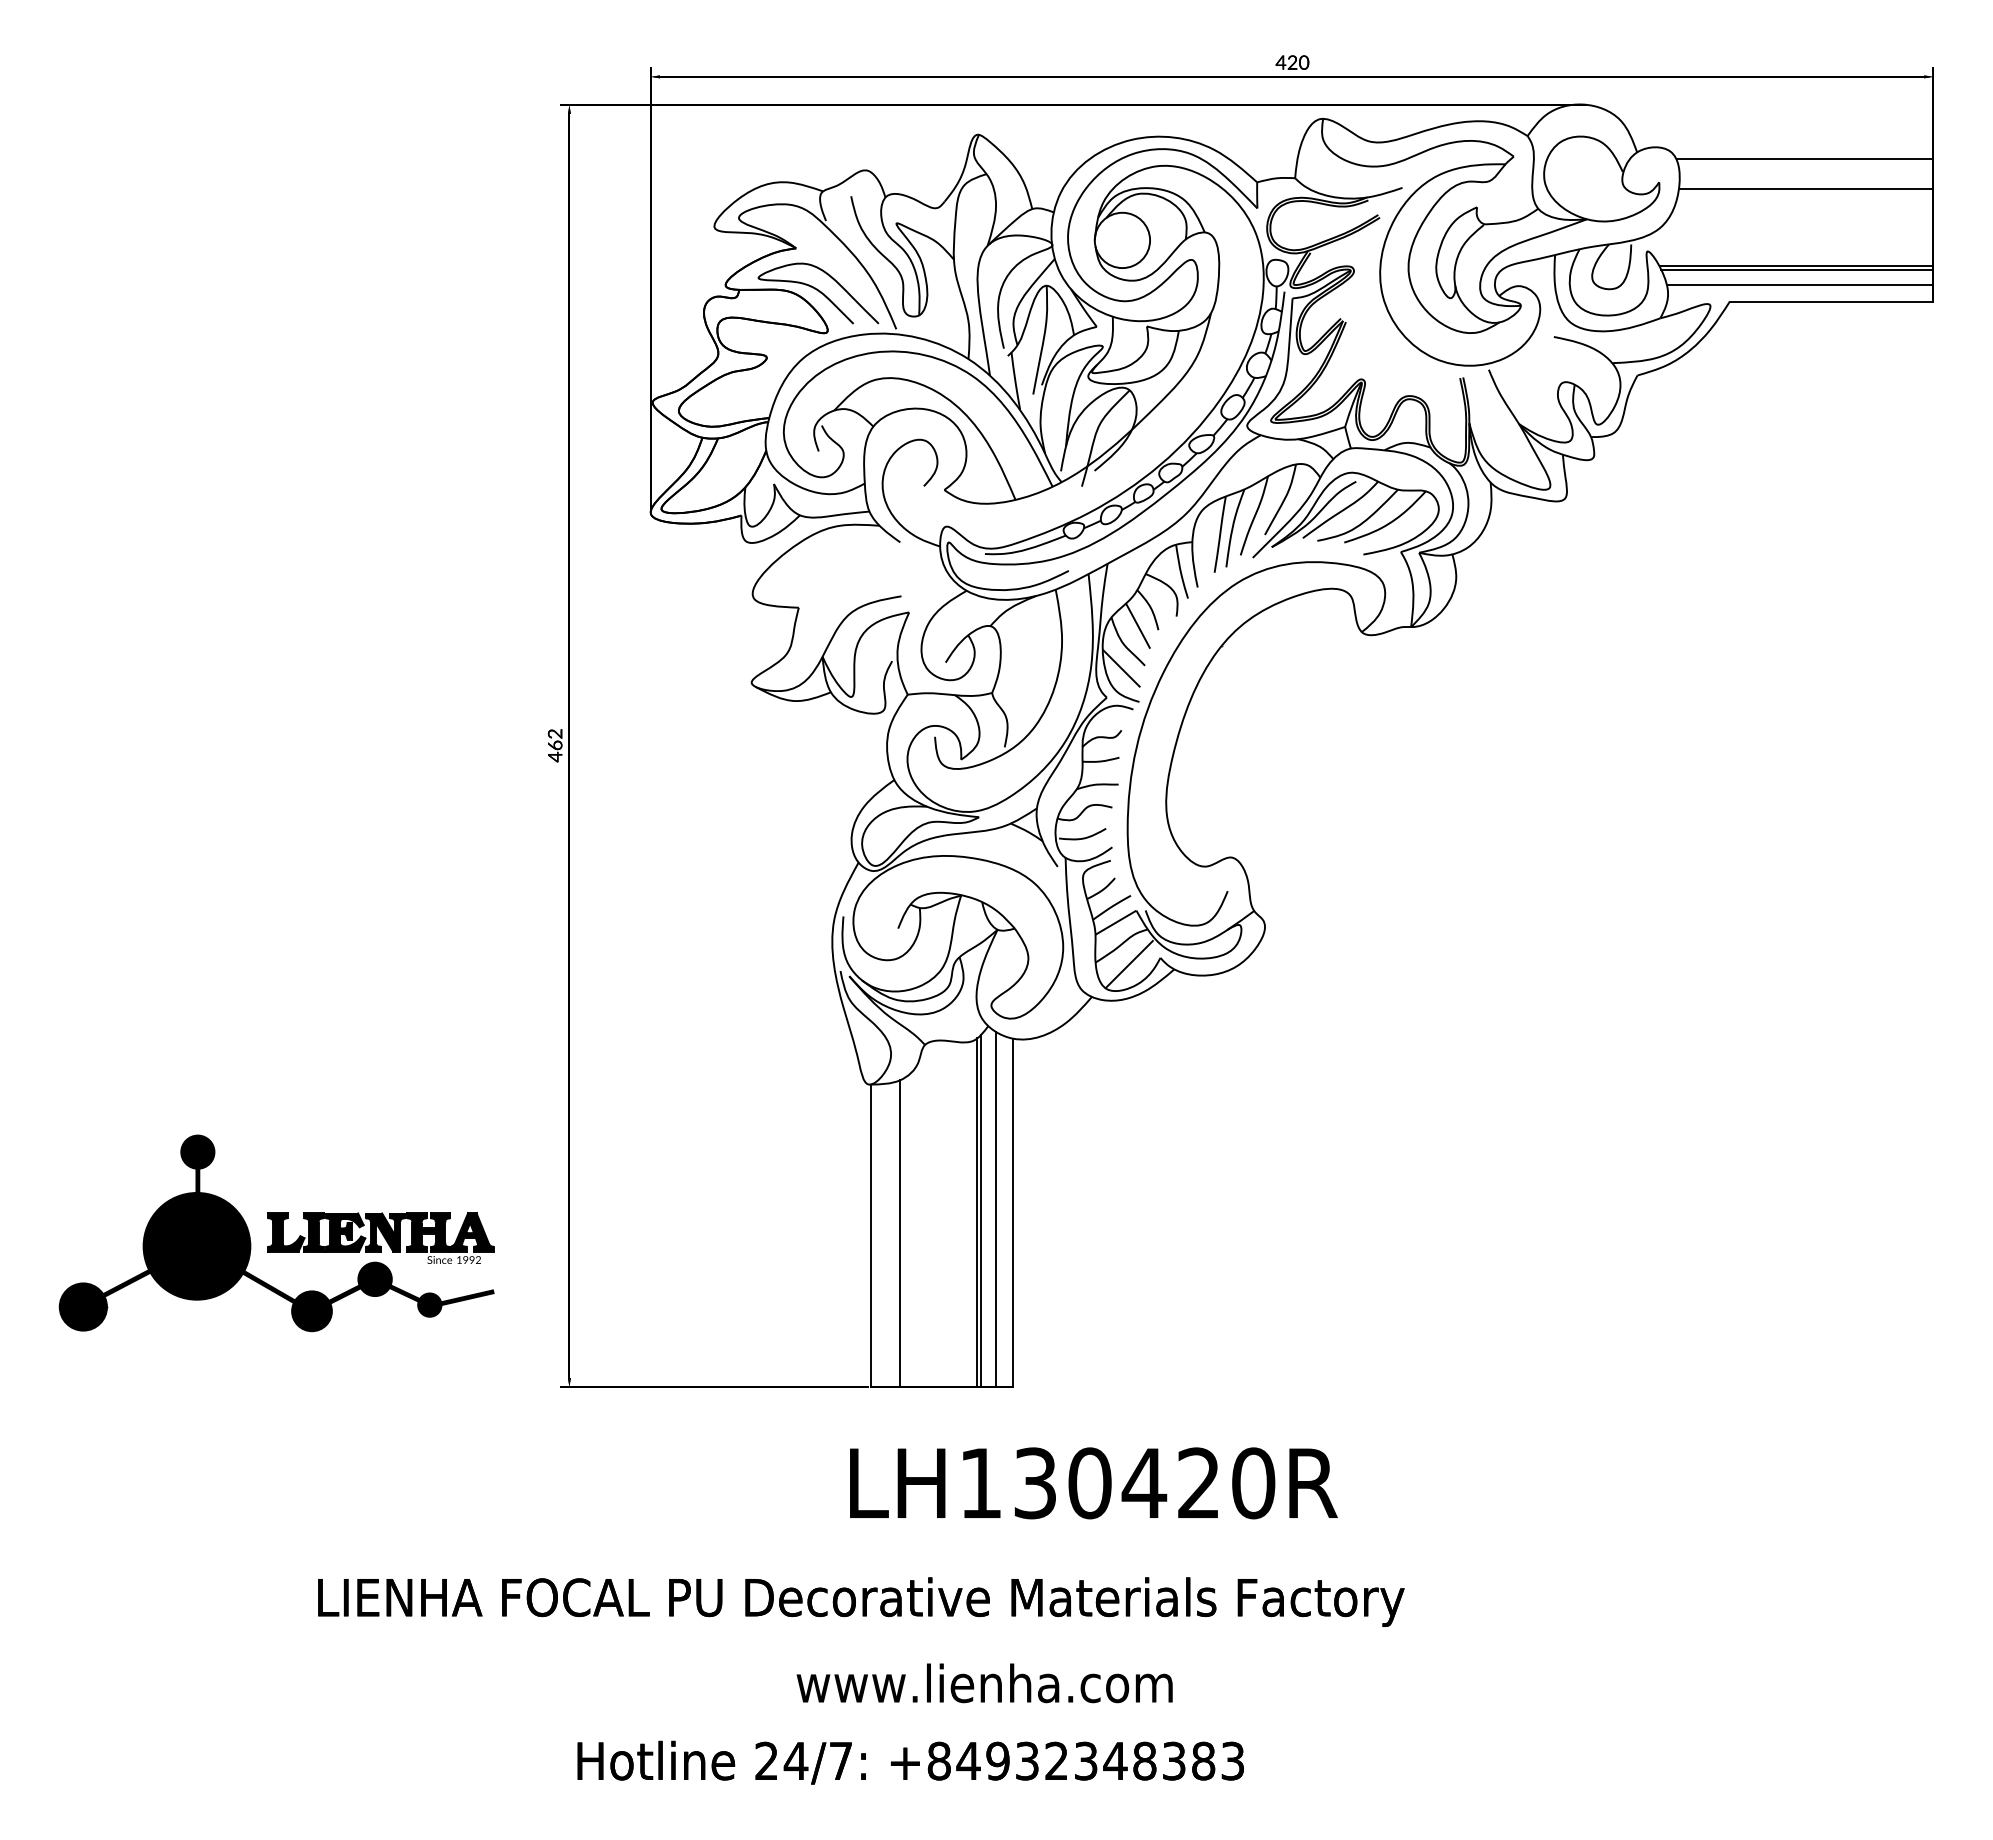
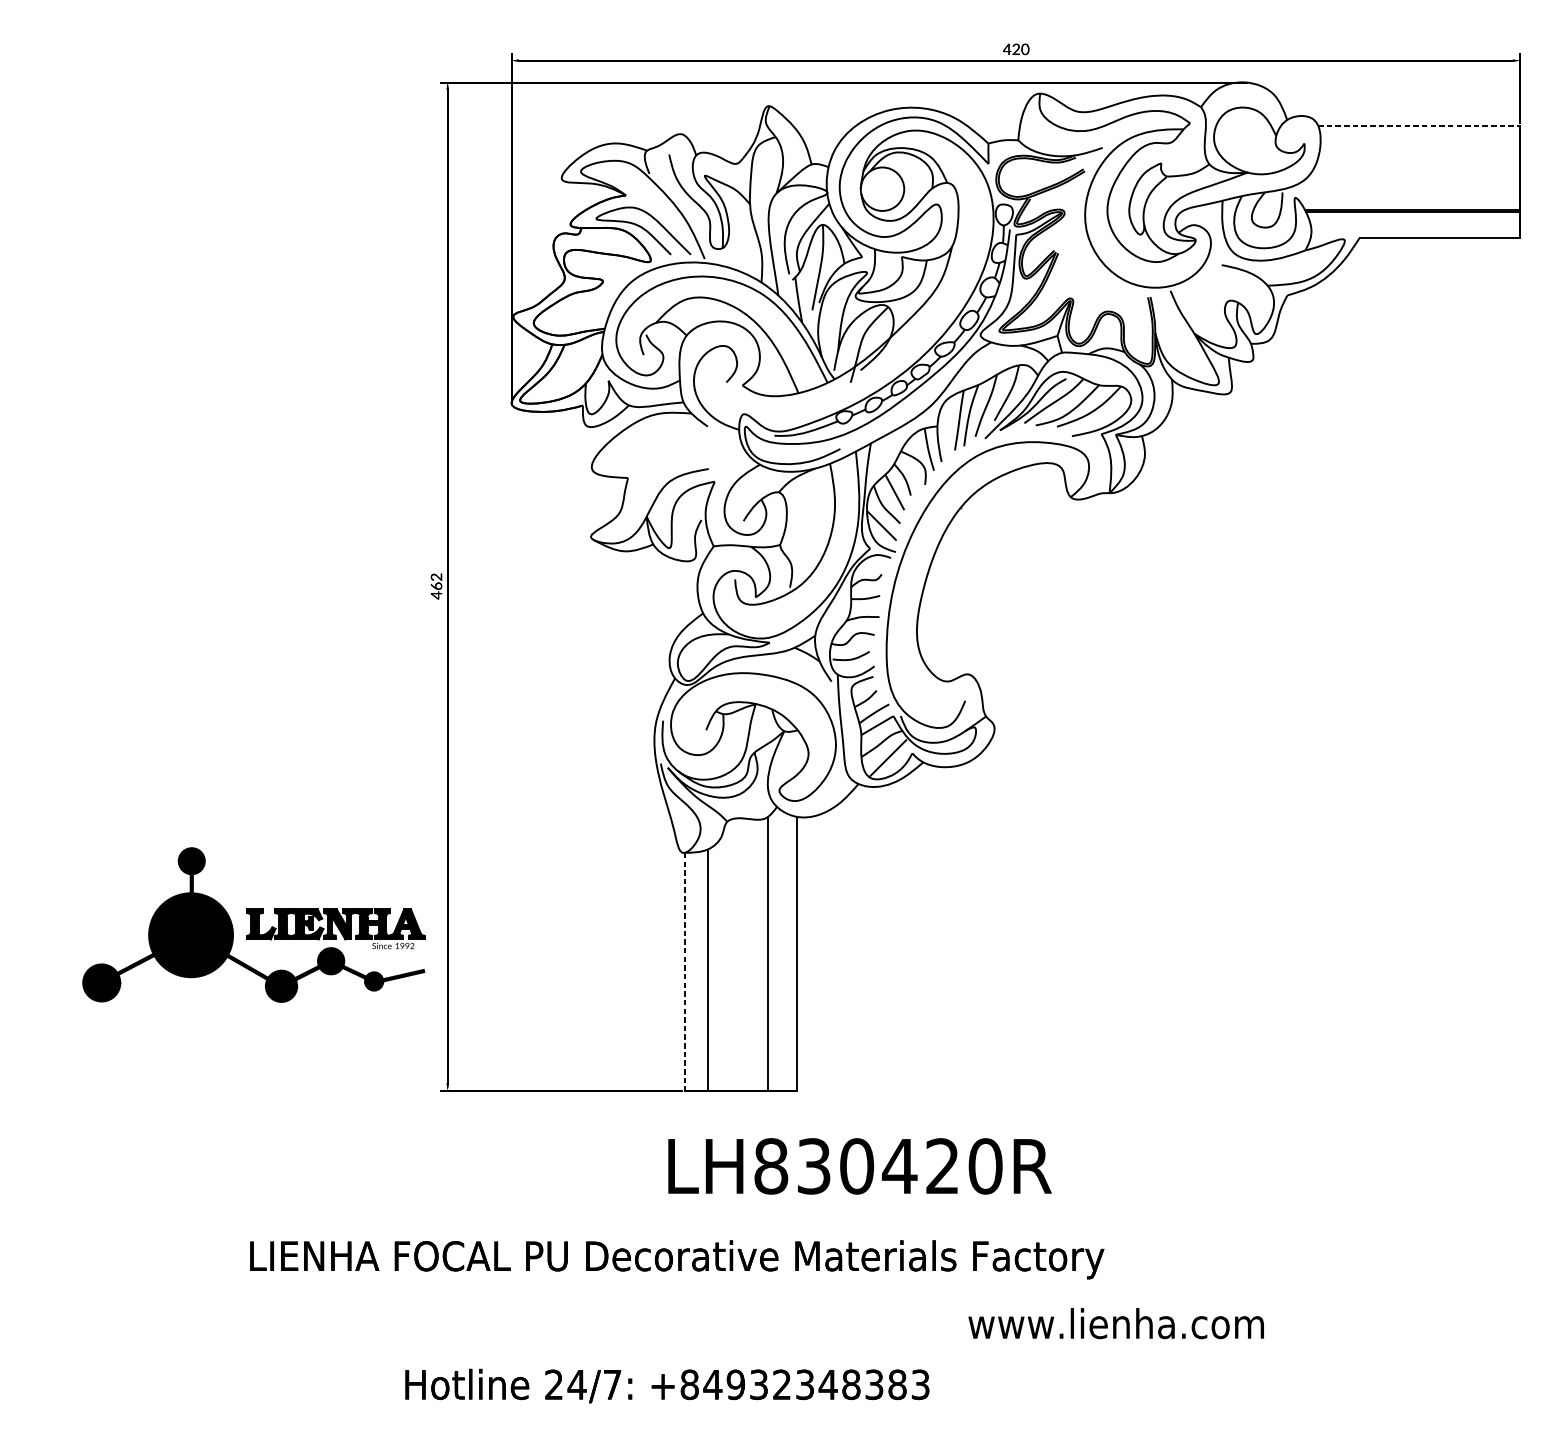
line: (1805, 159) -> (1419, 125), solid -> dashed
line: (1805, 189) -> (1419, 149), removed
line: (1799, 284) -> (1414, 223), removed
line: (996, 1209) -> (783, 951), removed
line: (980, 1210) -> (770, 951), removed
part: (276, 1233) -> (253, 925), moved
line: (870, 1236) -> (684, 972), solid -> dashed
text: (980, 1483) -> (770, 1166), LH130420R -> LH830420R
text: (984, 1683) -> (1116, 1323), moved
text: (910, 1762) -> (667, 1385), moved

